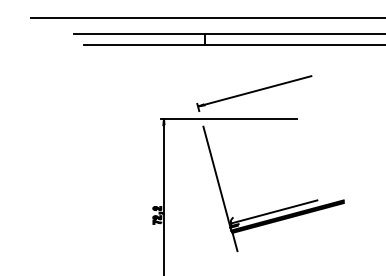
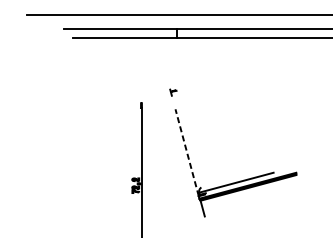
line: (257, 90) -> (222, 78), removed
line: (228, 118) -> (197, 102), removed
line: (216, 176) -> (186, 152), solid -> dashed

